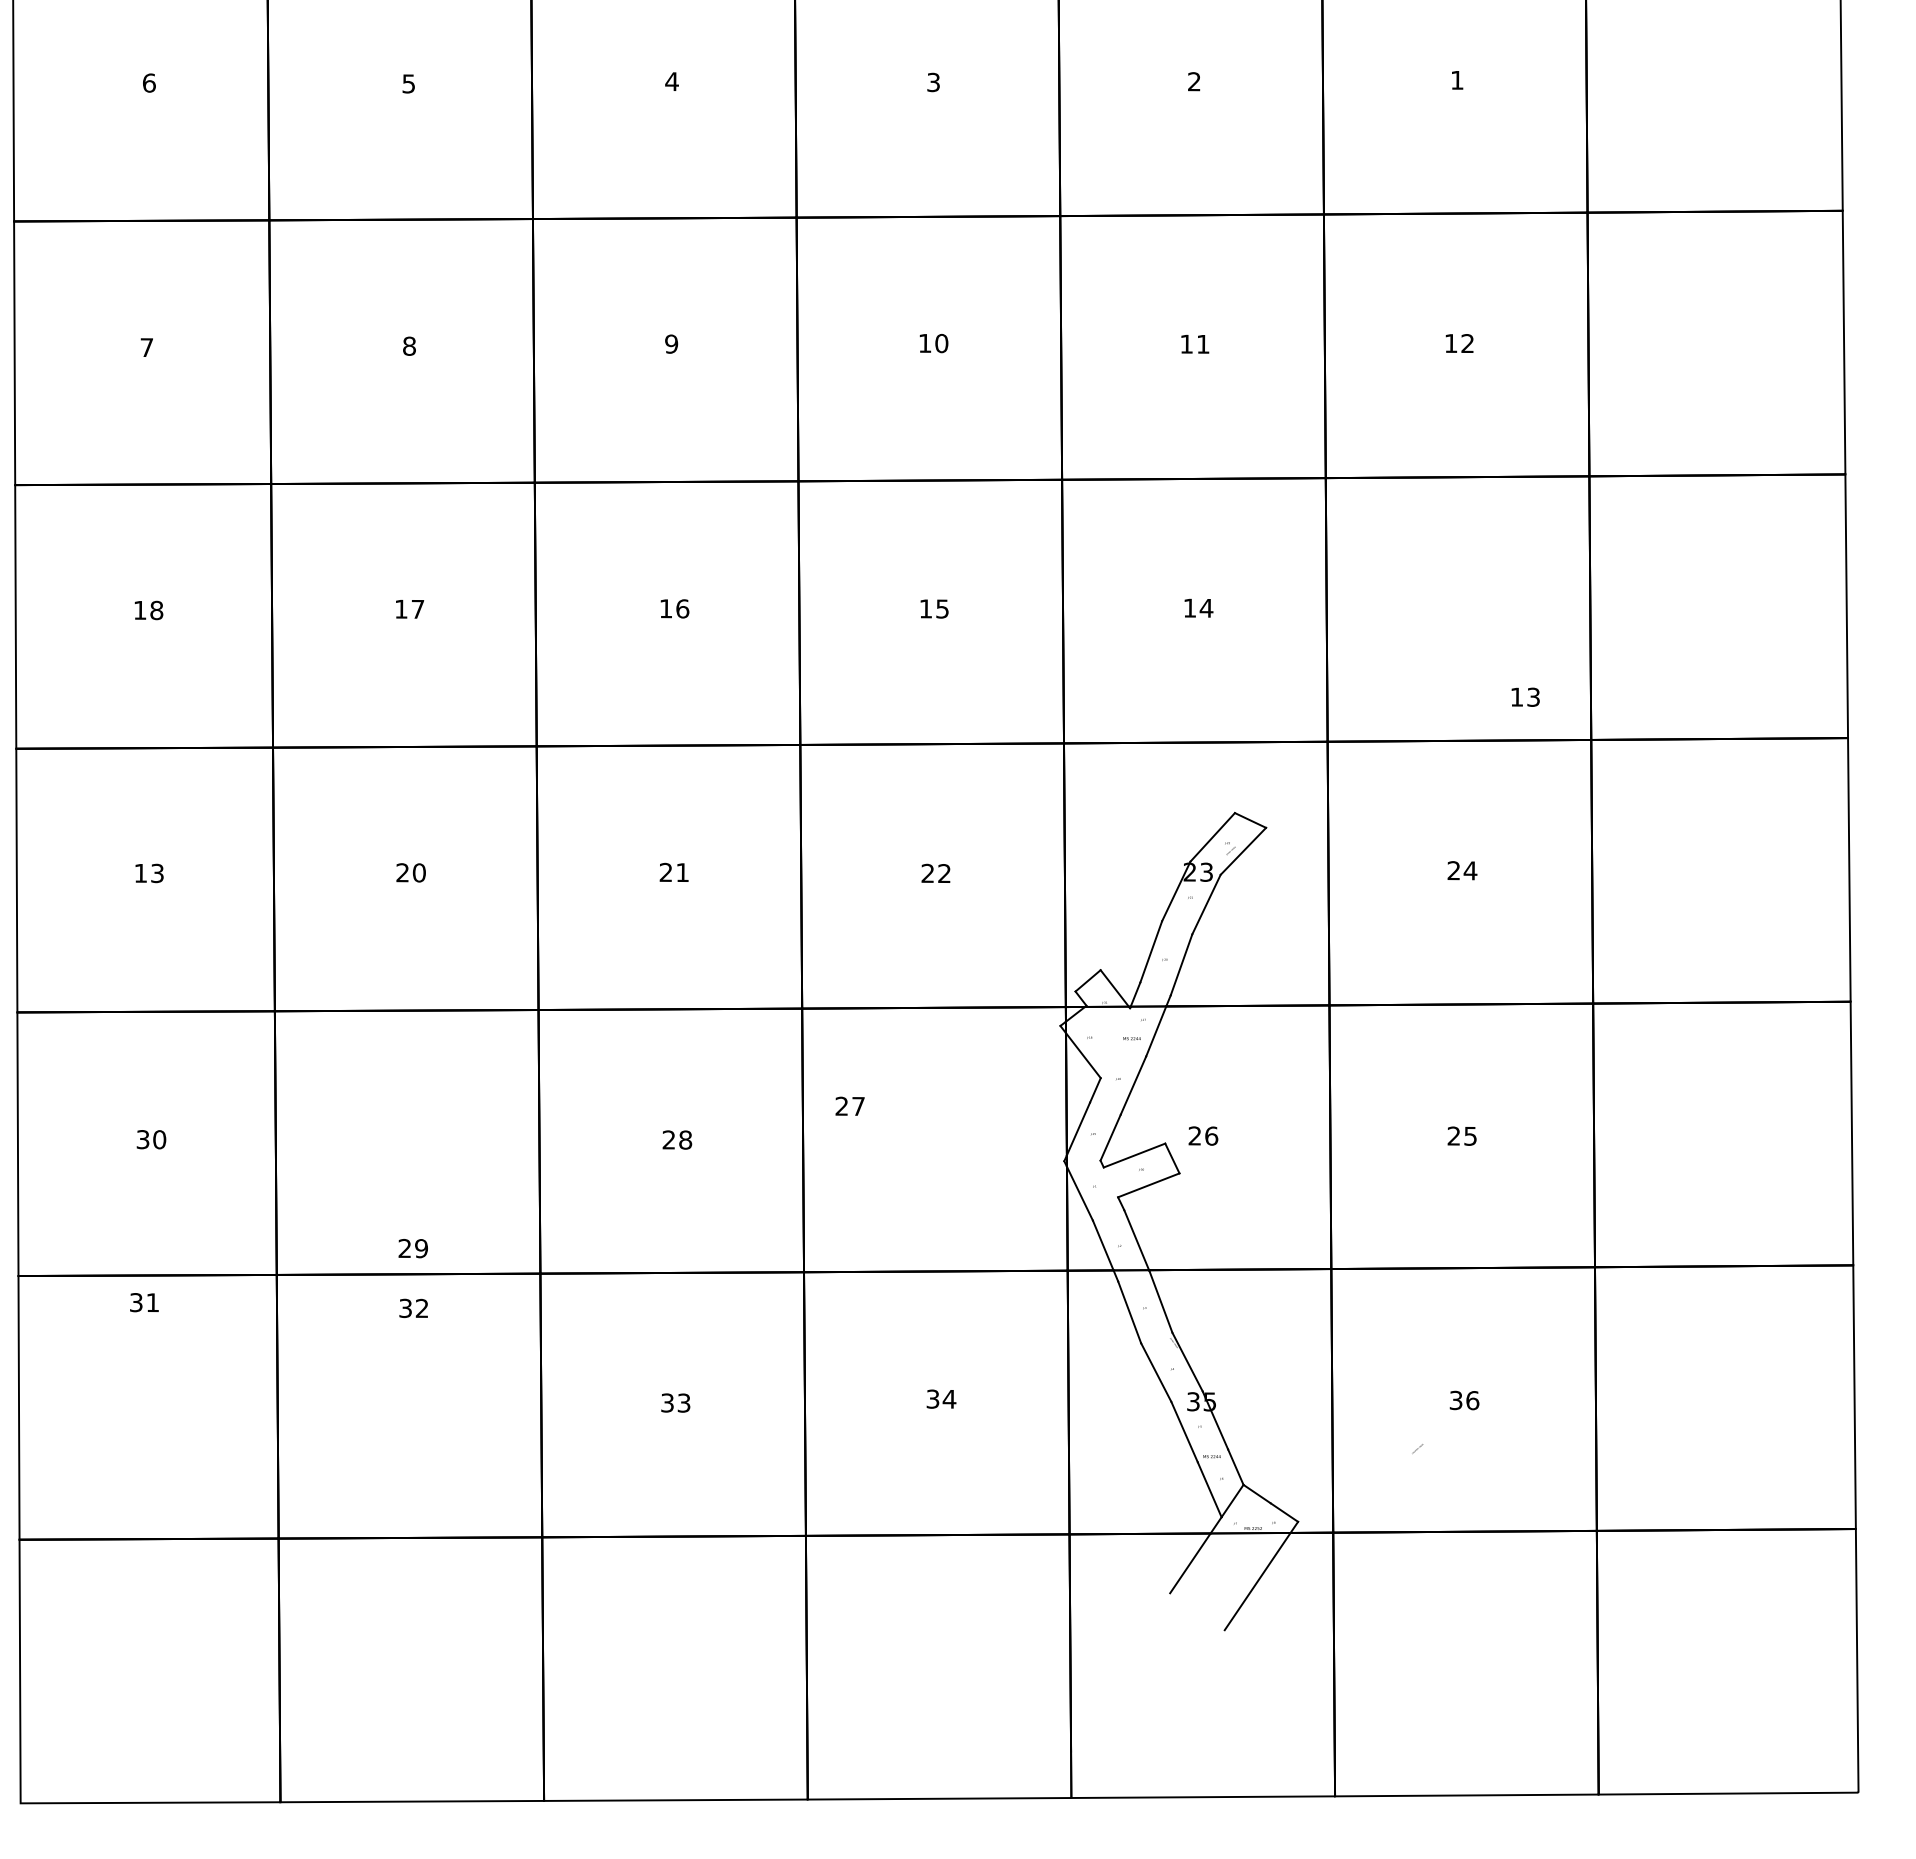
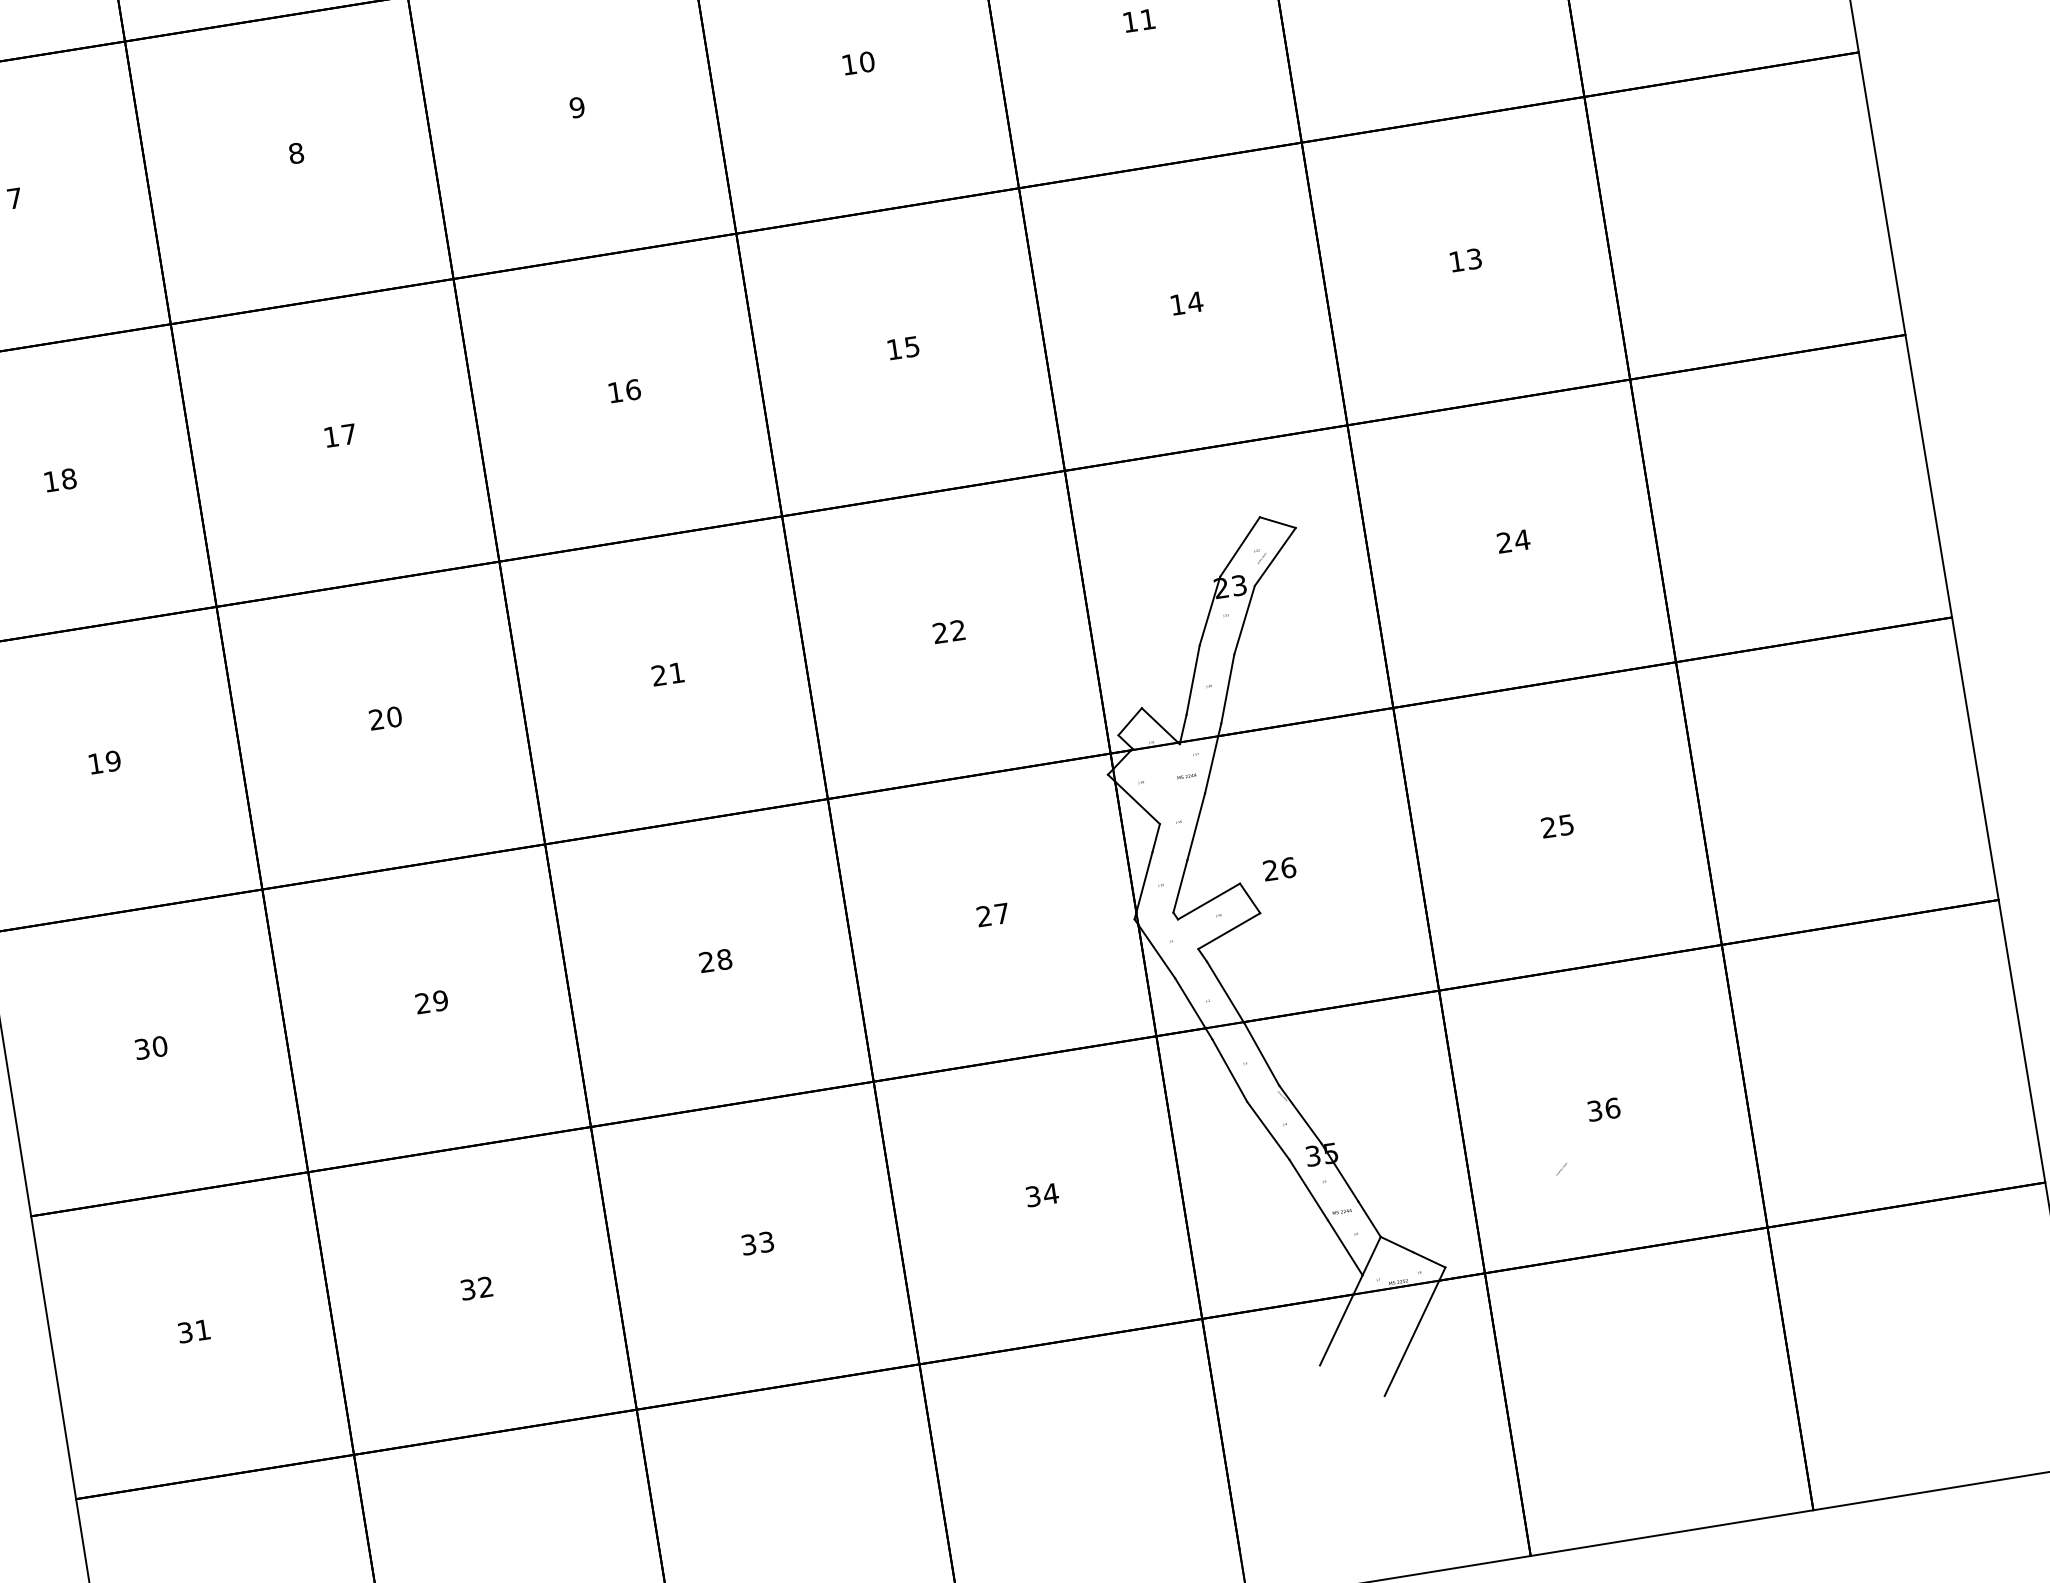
text: (1525, 696) -> (1465, 259), moved
text: (157, 872) -> (113, 760), 13 -> 19
text: (849, 1105) -> (992, 914), moved
text: (412, 1248) -> (431, 1002), moved
text: (144, 1302) -> (194, 1331), moved
text: (413, 1307) -> (476, 1287), moved

